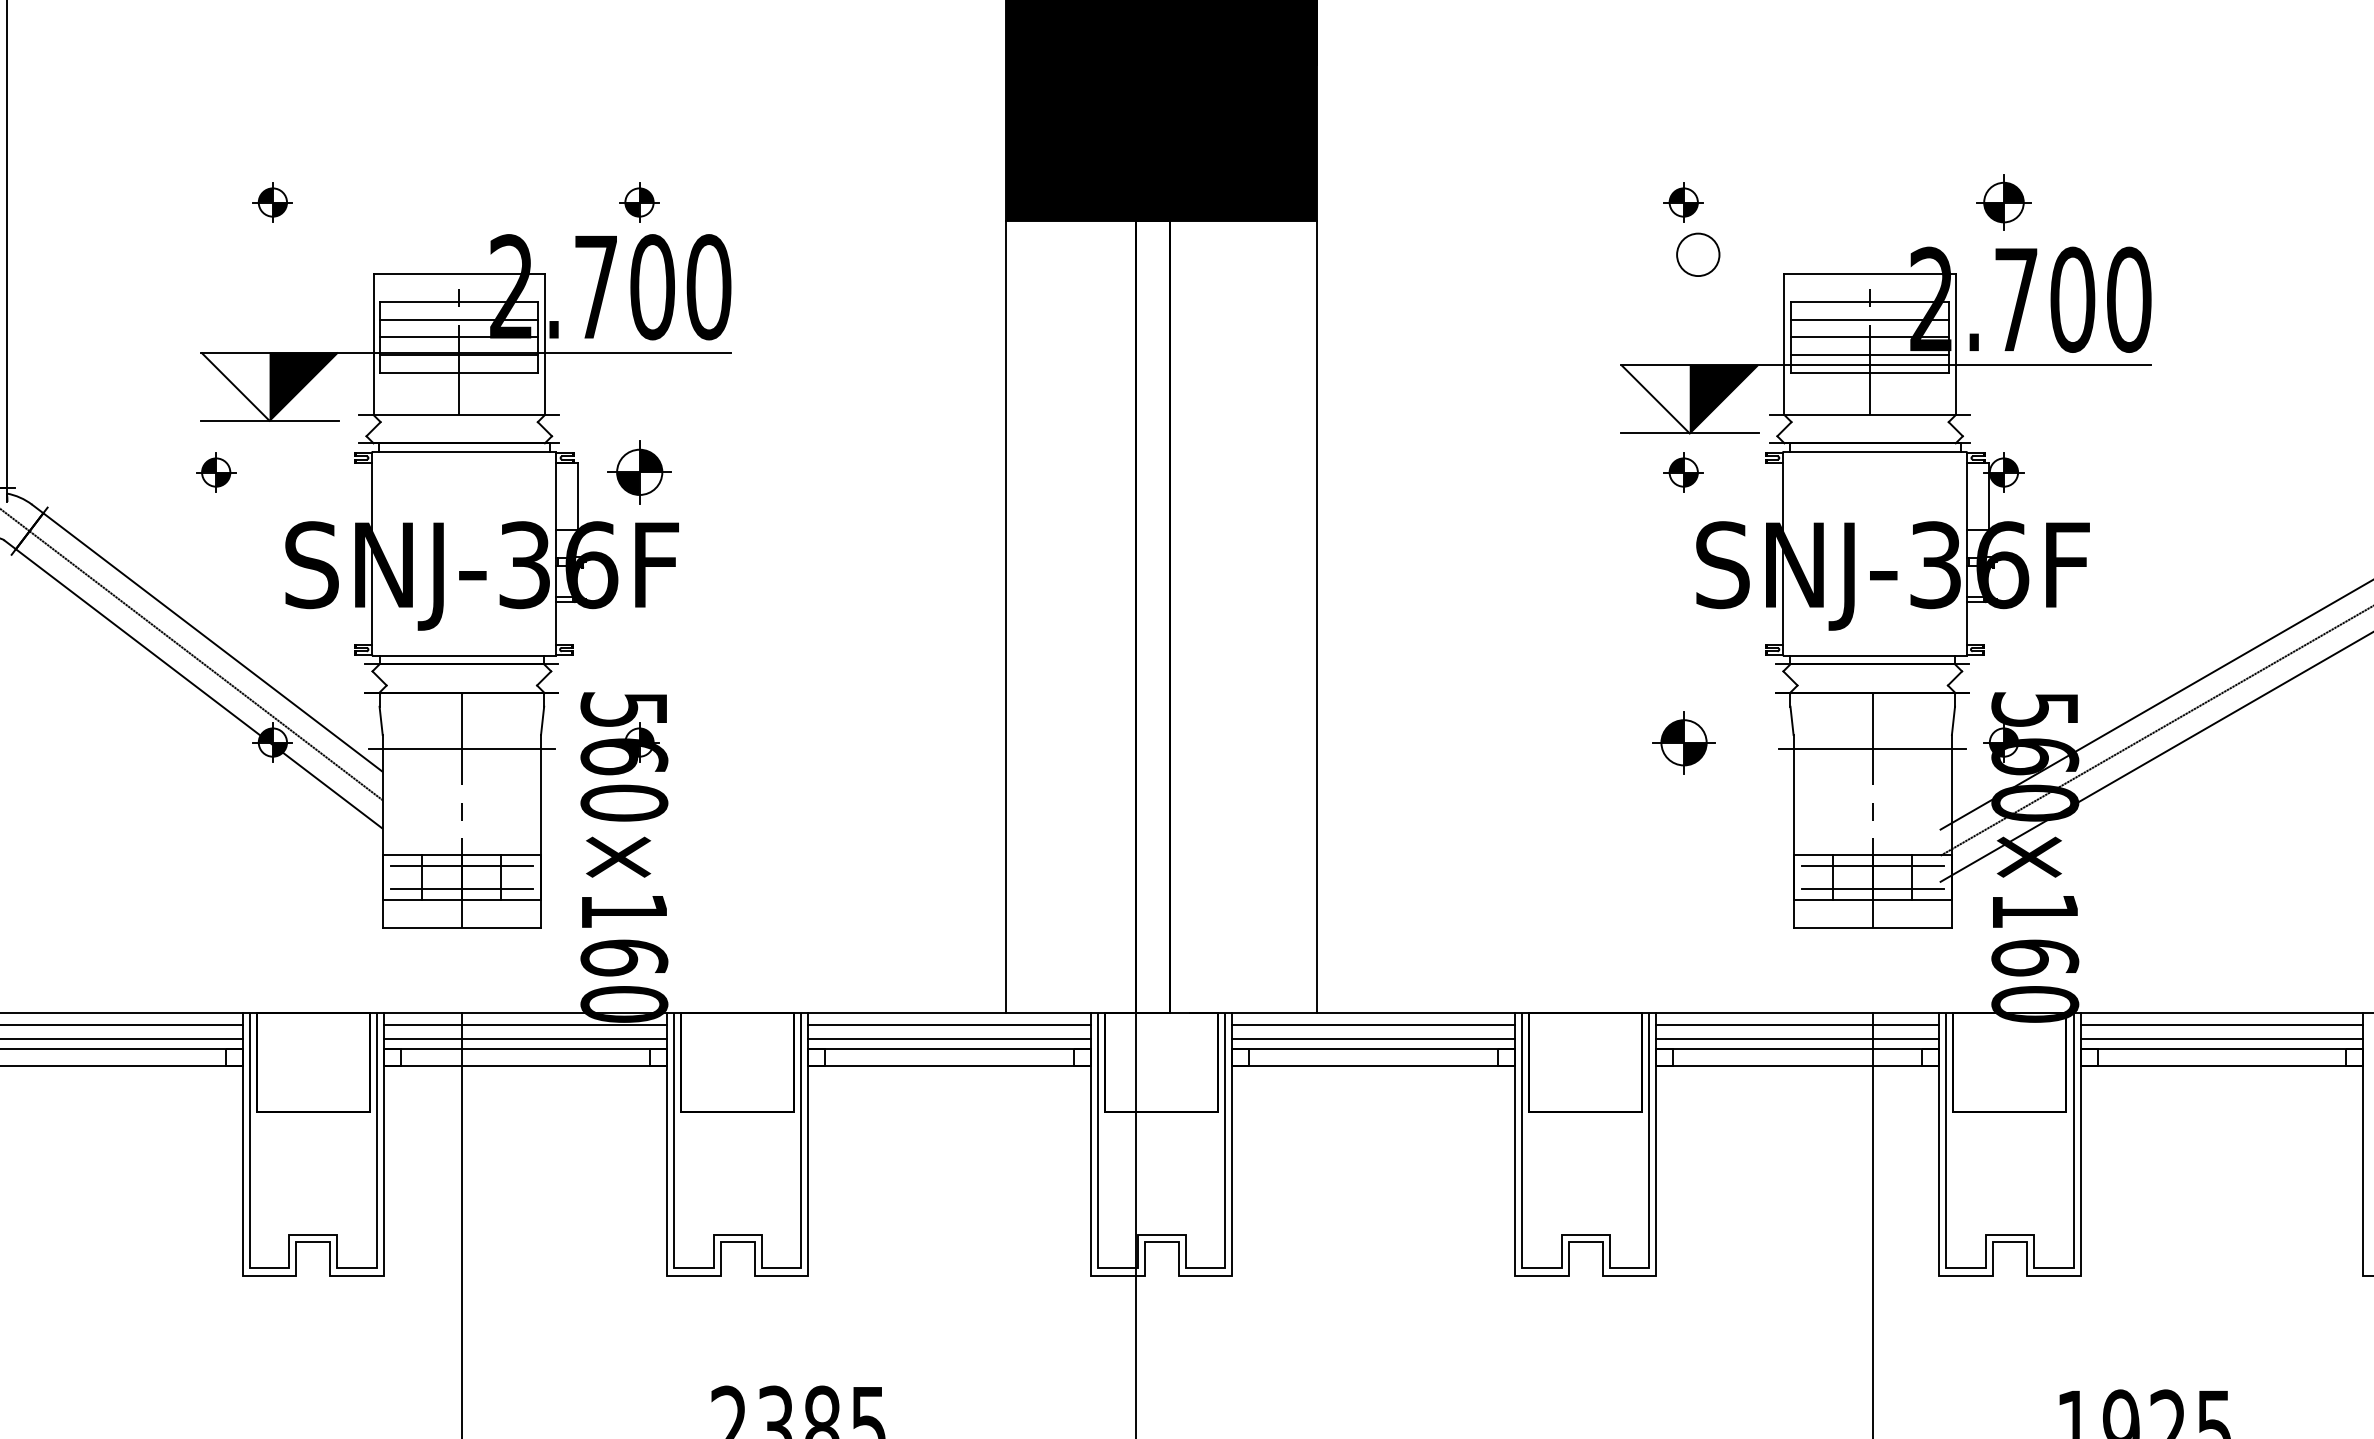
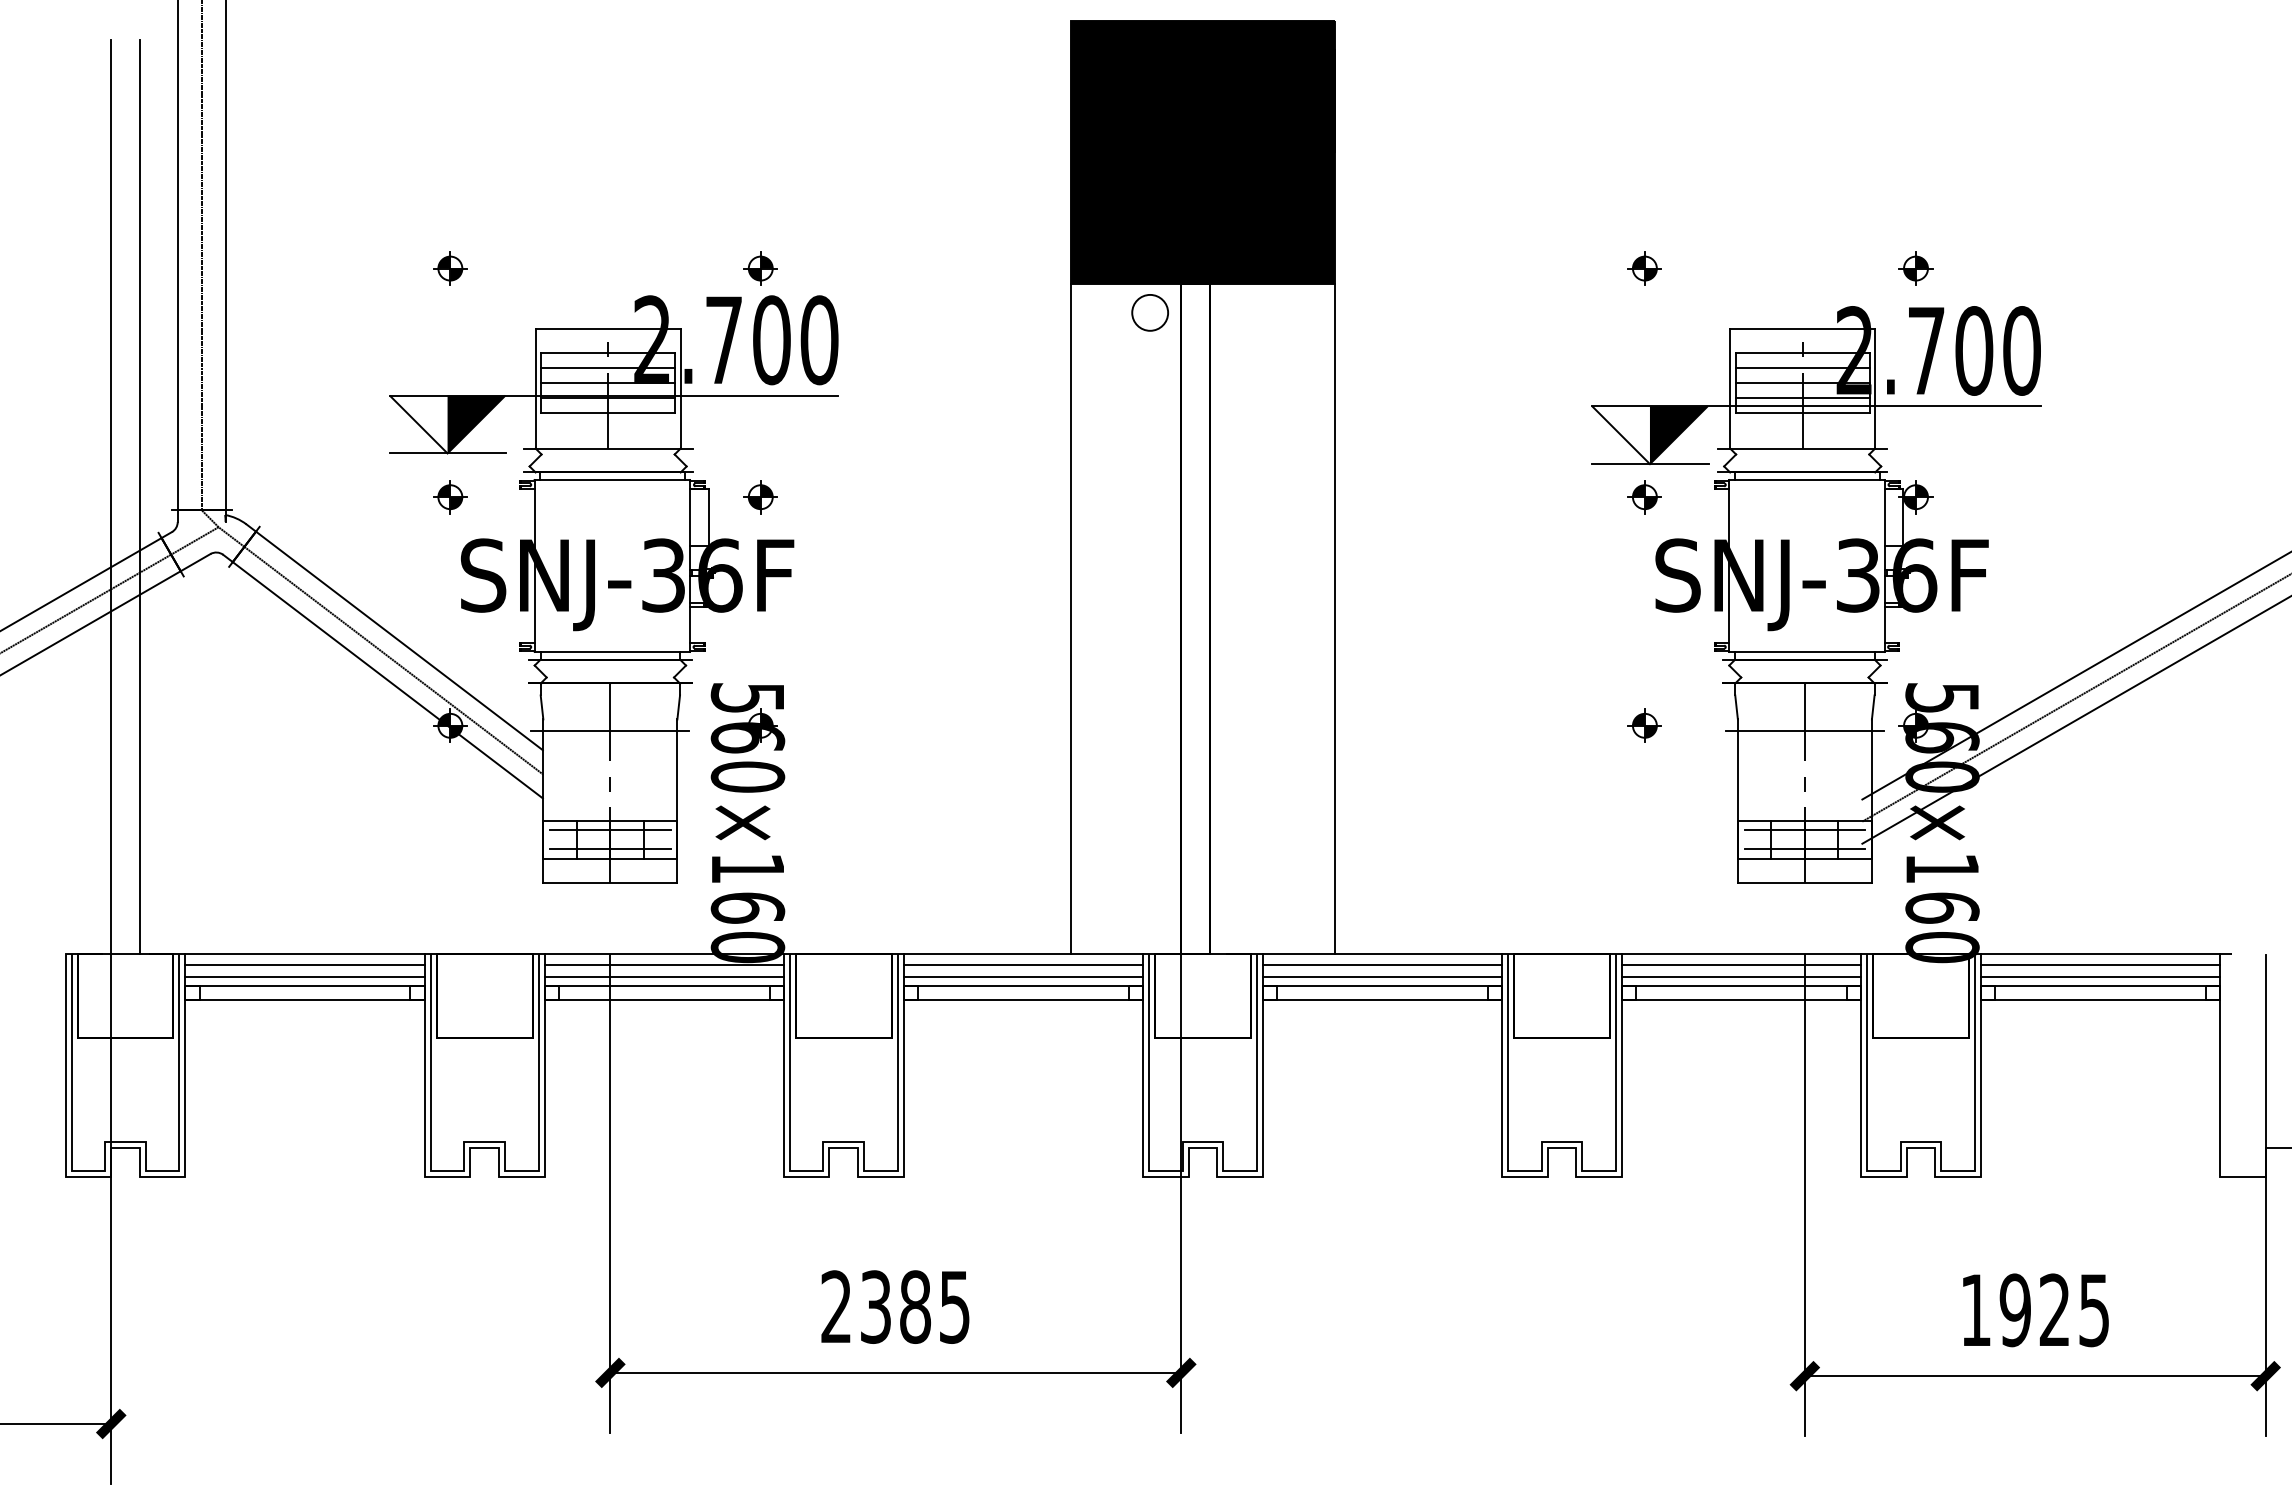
part: (2003, 202) -> (1915, 268), size x0.71
circle: (1697, 254) -> (1149, 312), moved
part: (216, 472) -> (450, 497), moved
part: (639, 472) -> (760, 497), size x0.62
part: (1683, 742) -> (1644, 725), size x0.62

